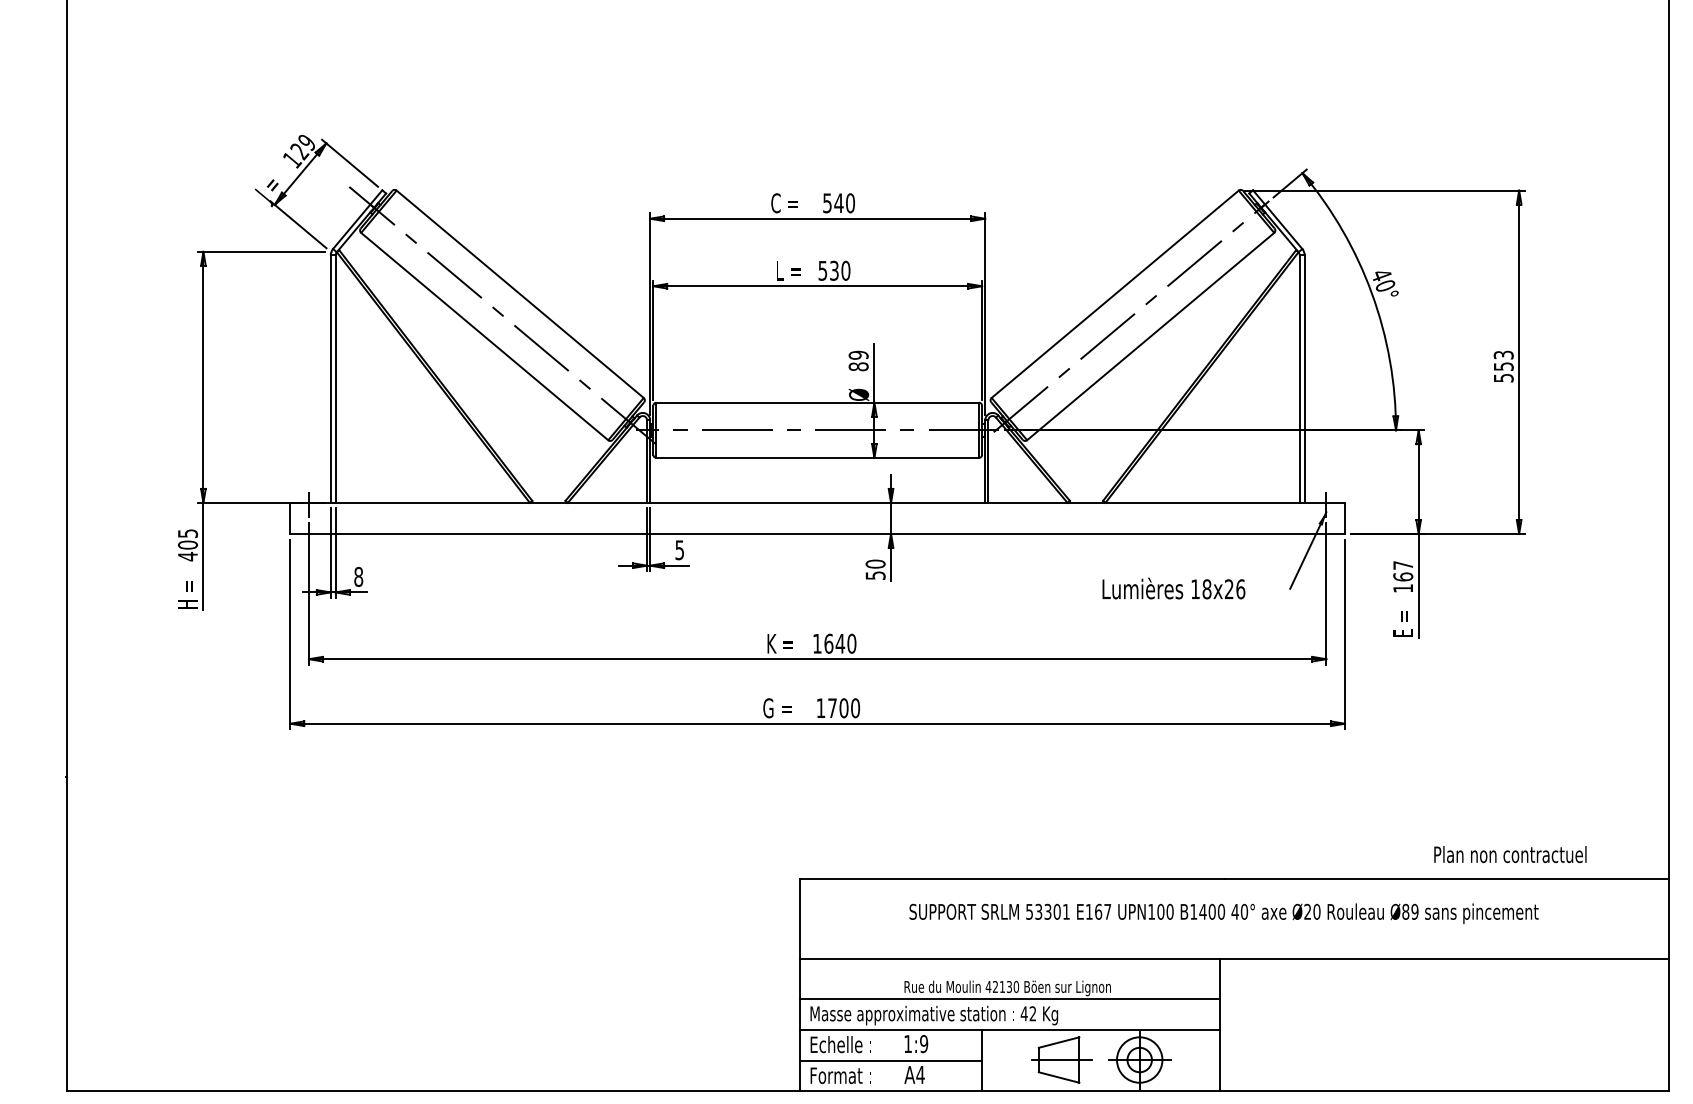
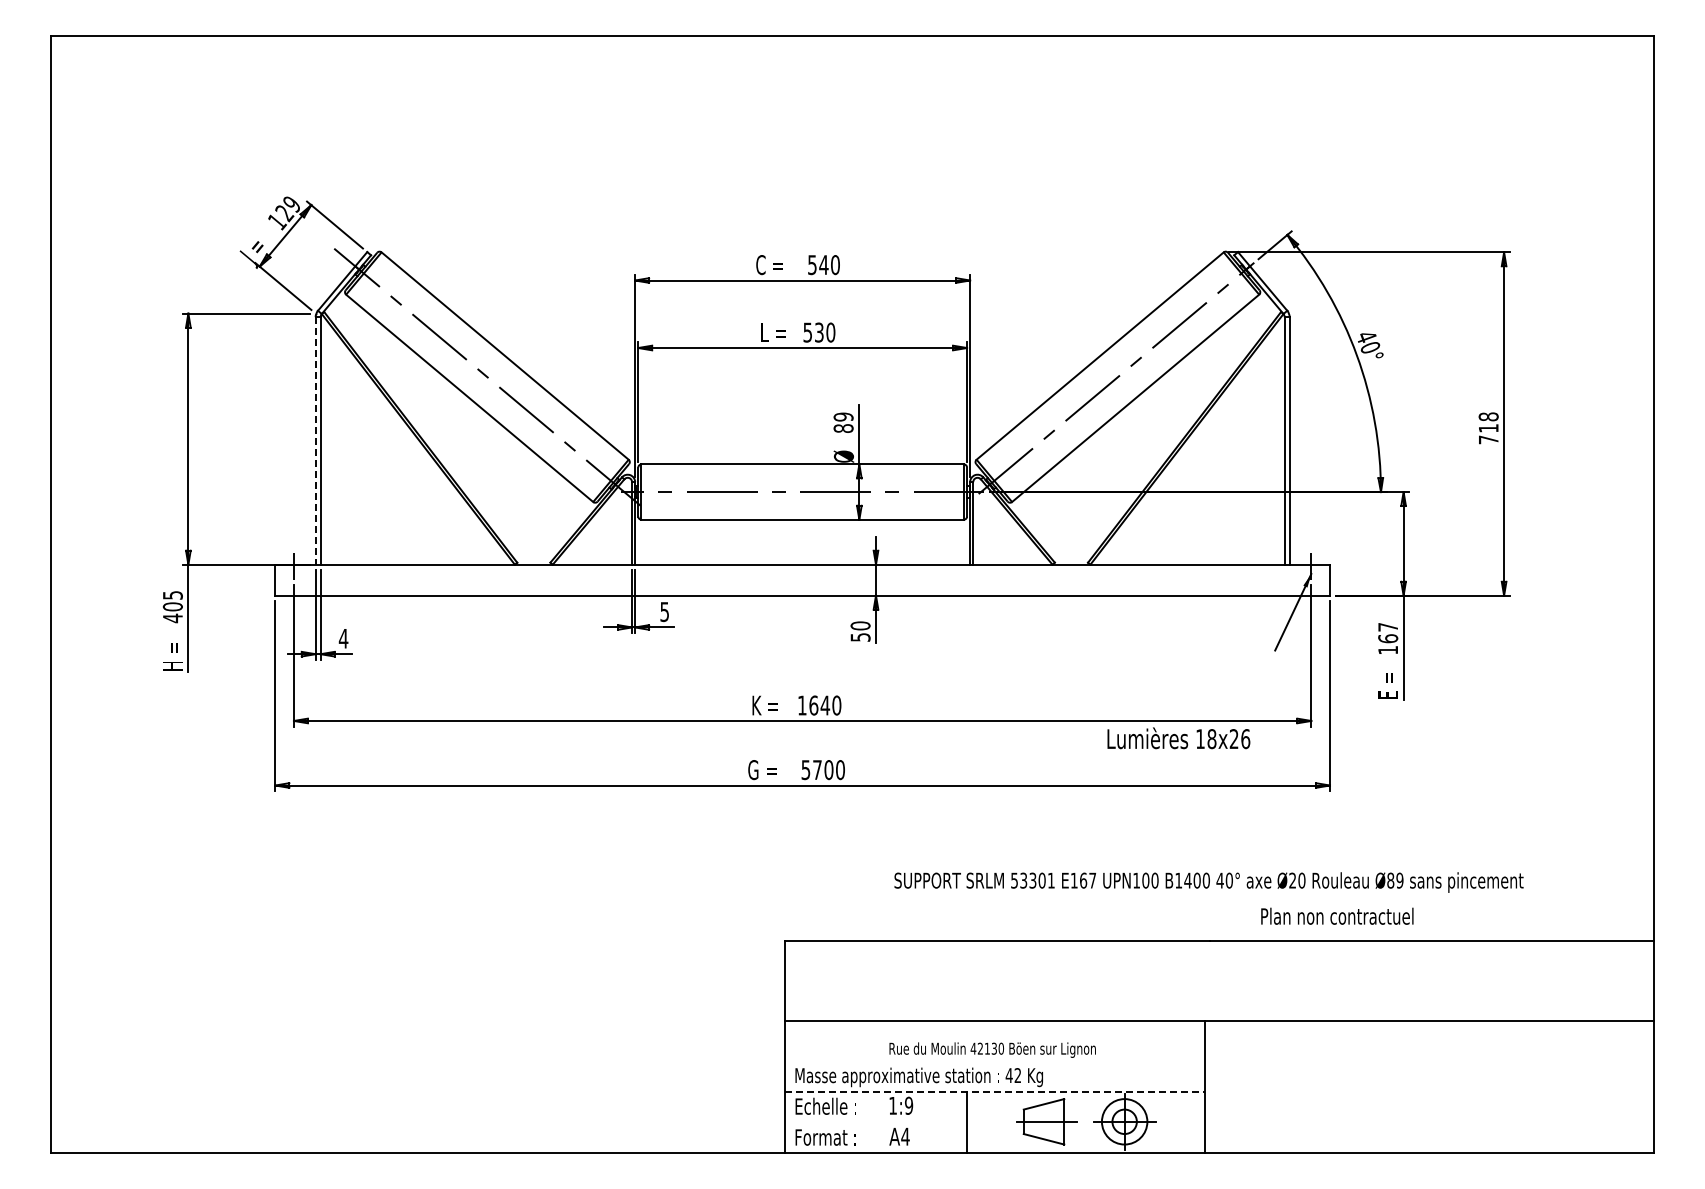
text: (1503, 366) -> (1488, 428), 553 -> 718
line: (330, 378) -> (315, 440), solid -> dashed
text: (358, 576) -> (343, 638), 8 -> 4
text: (1173, 588) -> (1178, 738), moved
text: (820, 708) -> (805, 770), 1700 -> 5700
text: (1510, 853) -> (1337, 915), moved
text: (1223, 913) -> (1208, 882), moved
line: (1010, 999) -> (995, 1061), removed
line: (1010, 1029) -> (995, 1091), solid -> dashed
line: (891, 1060) -> (876, 1122), removed

